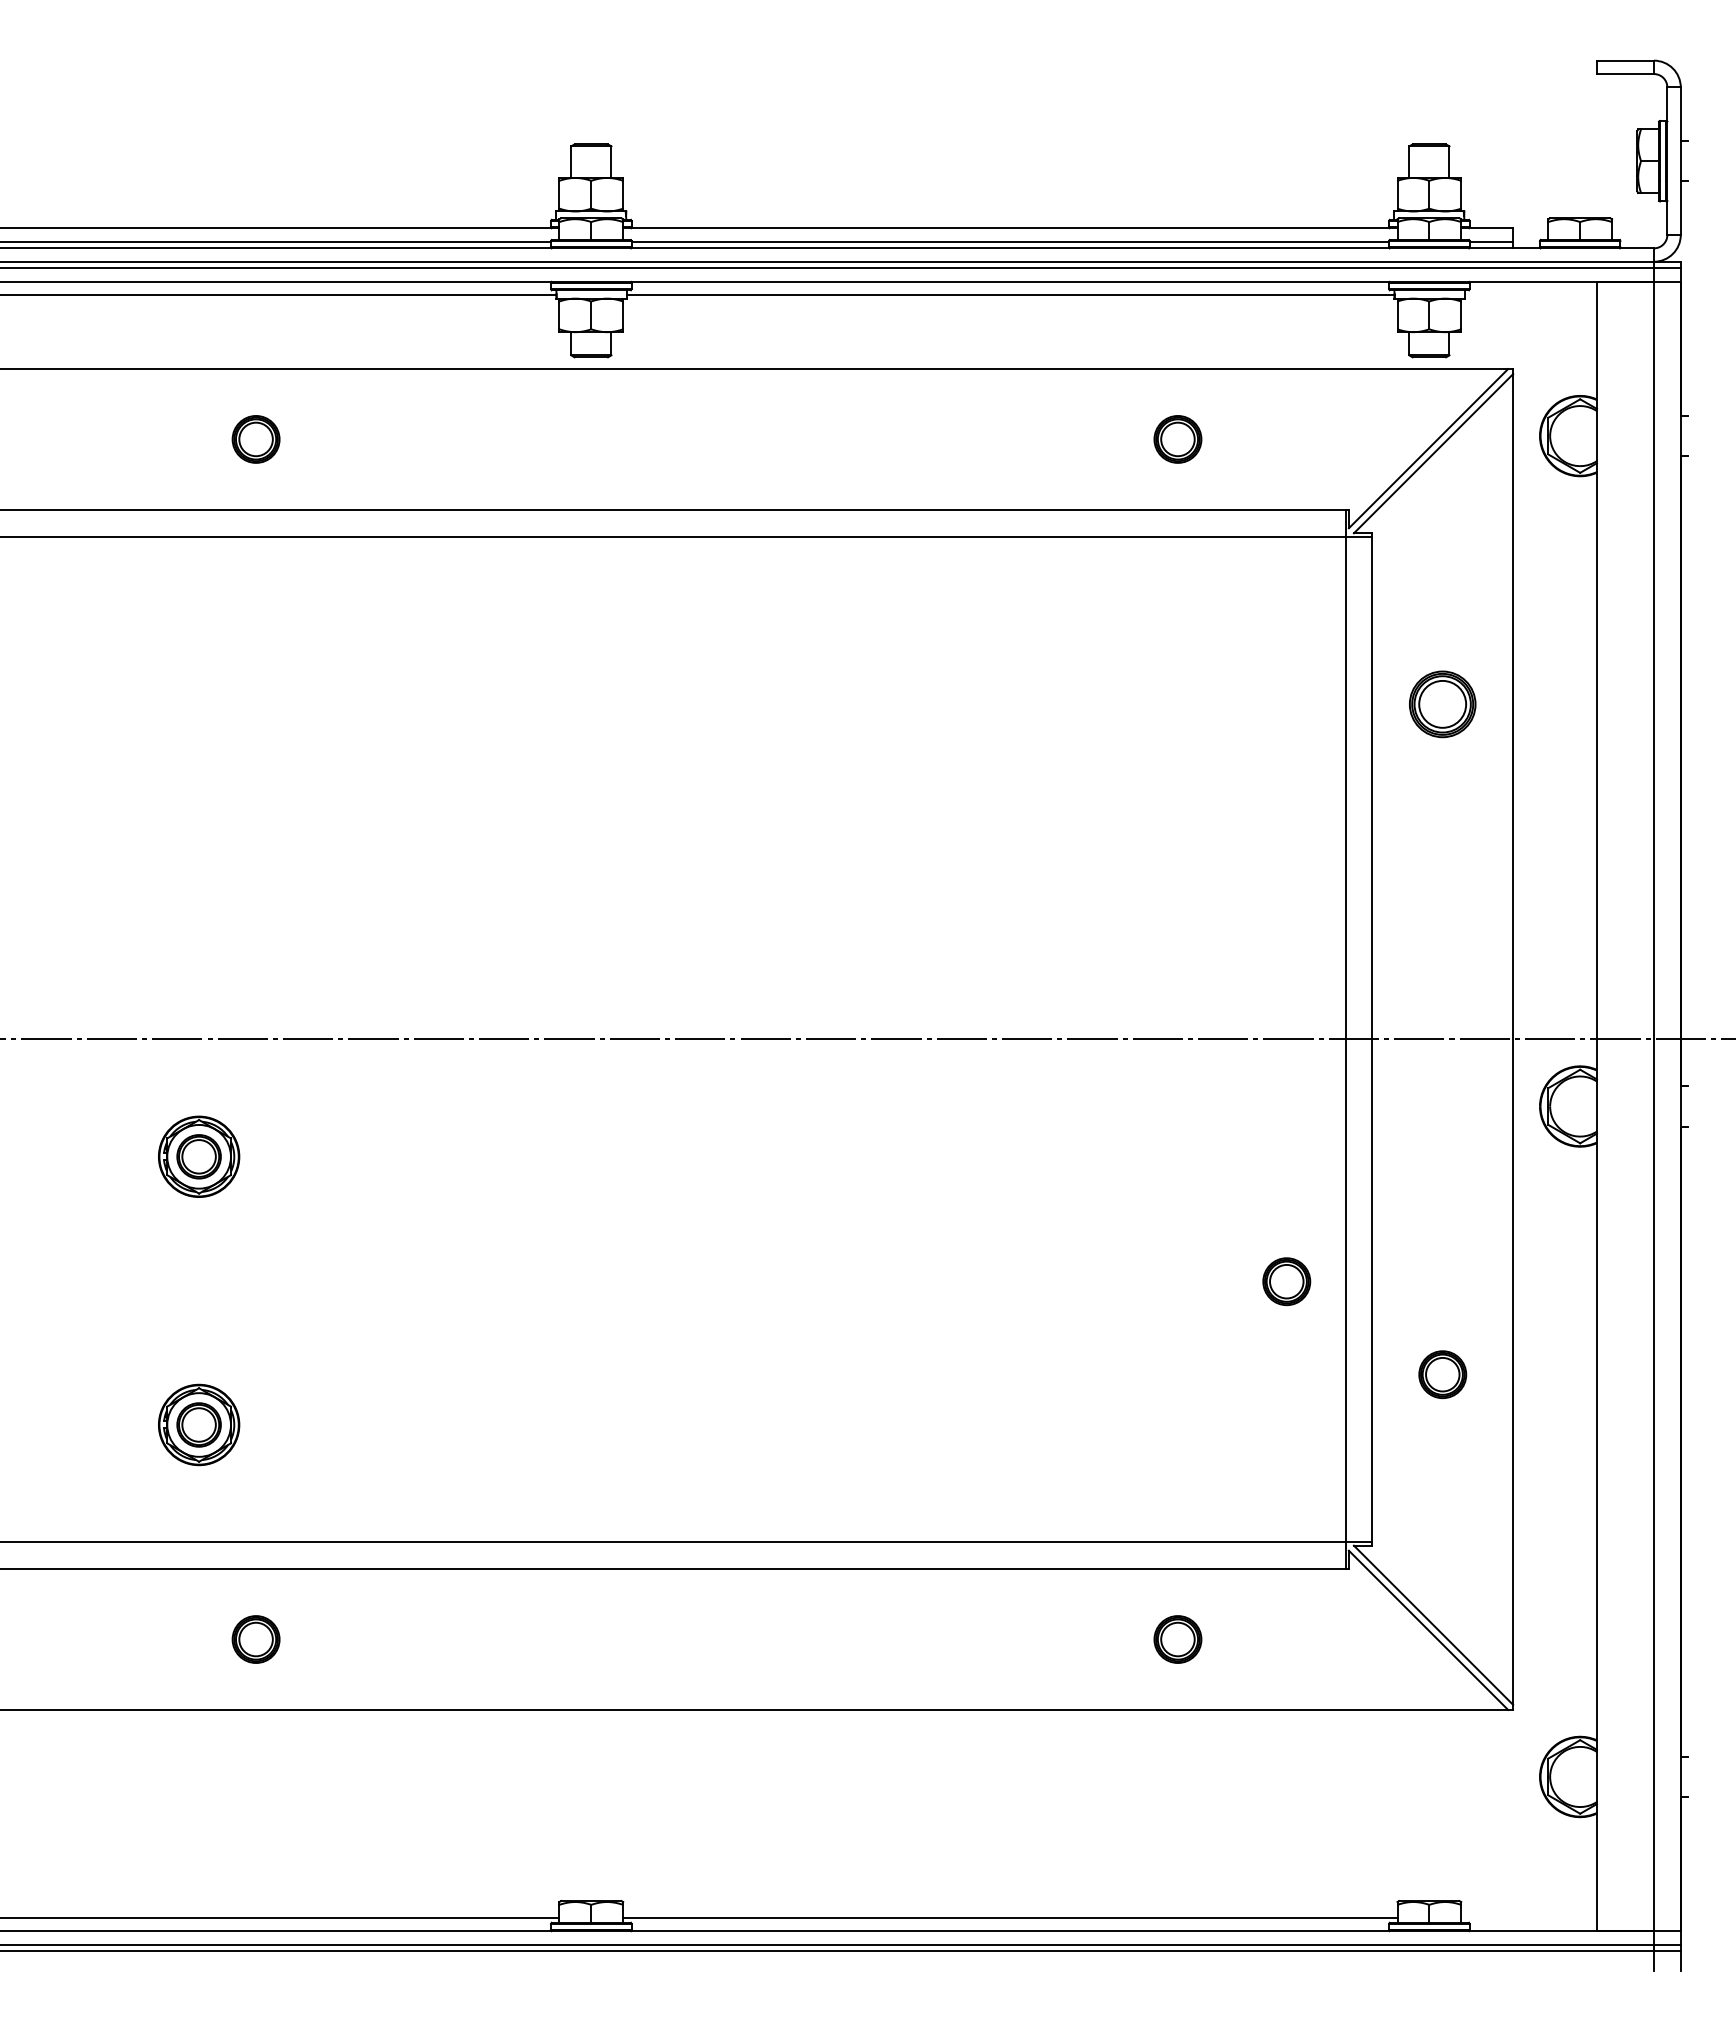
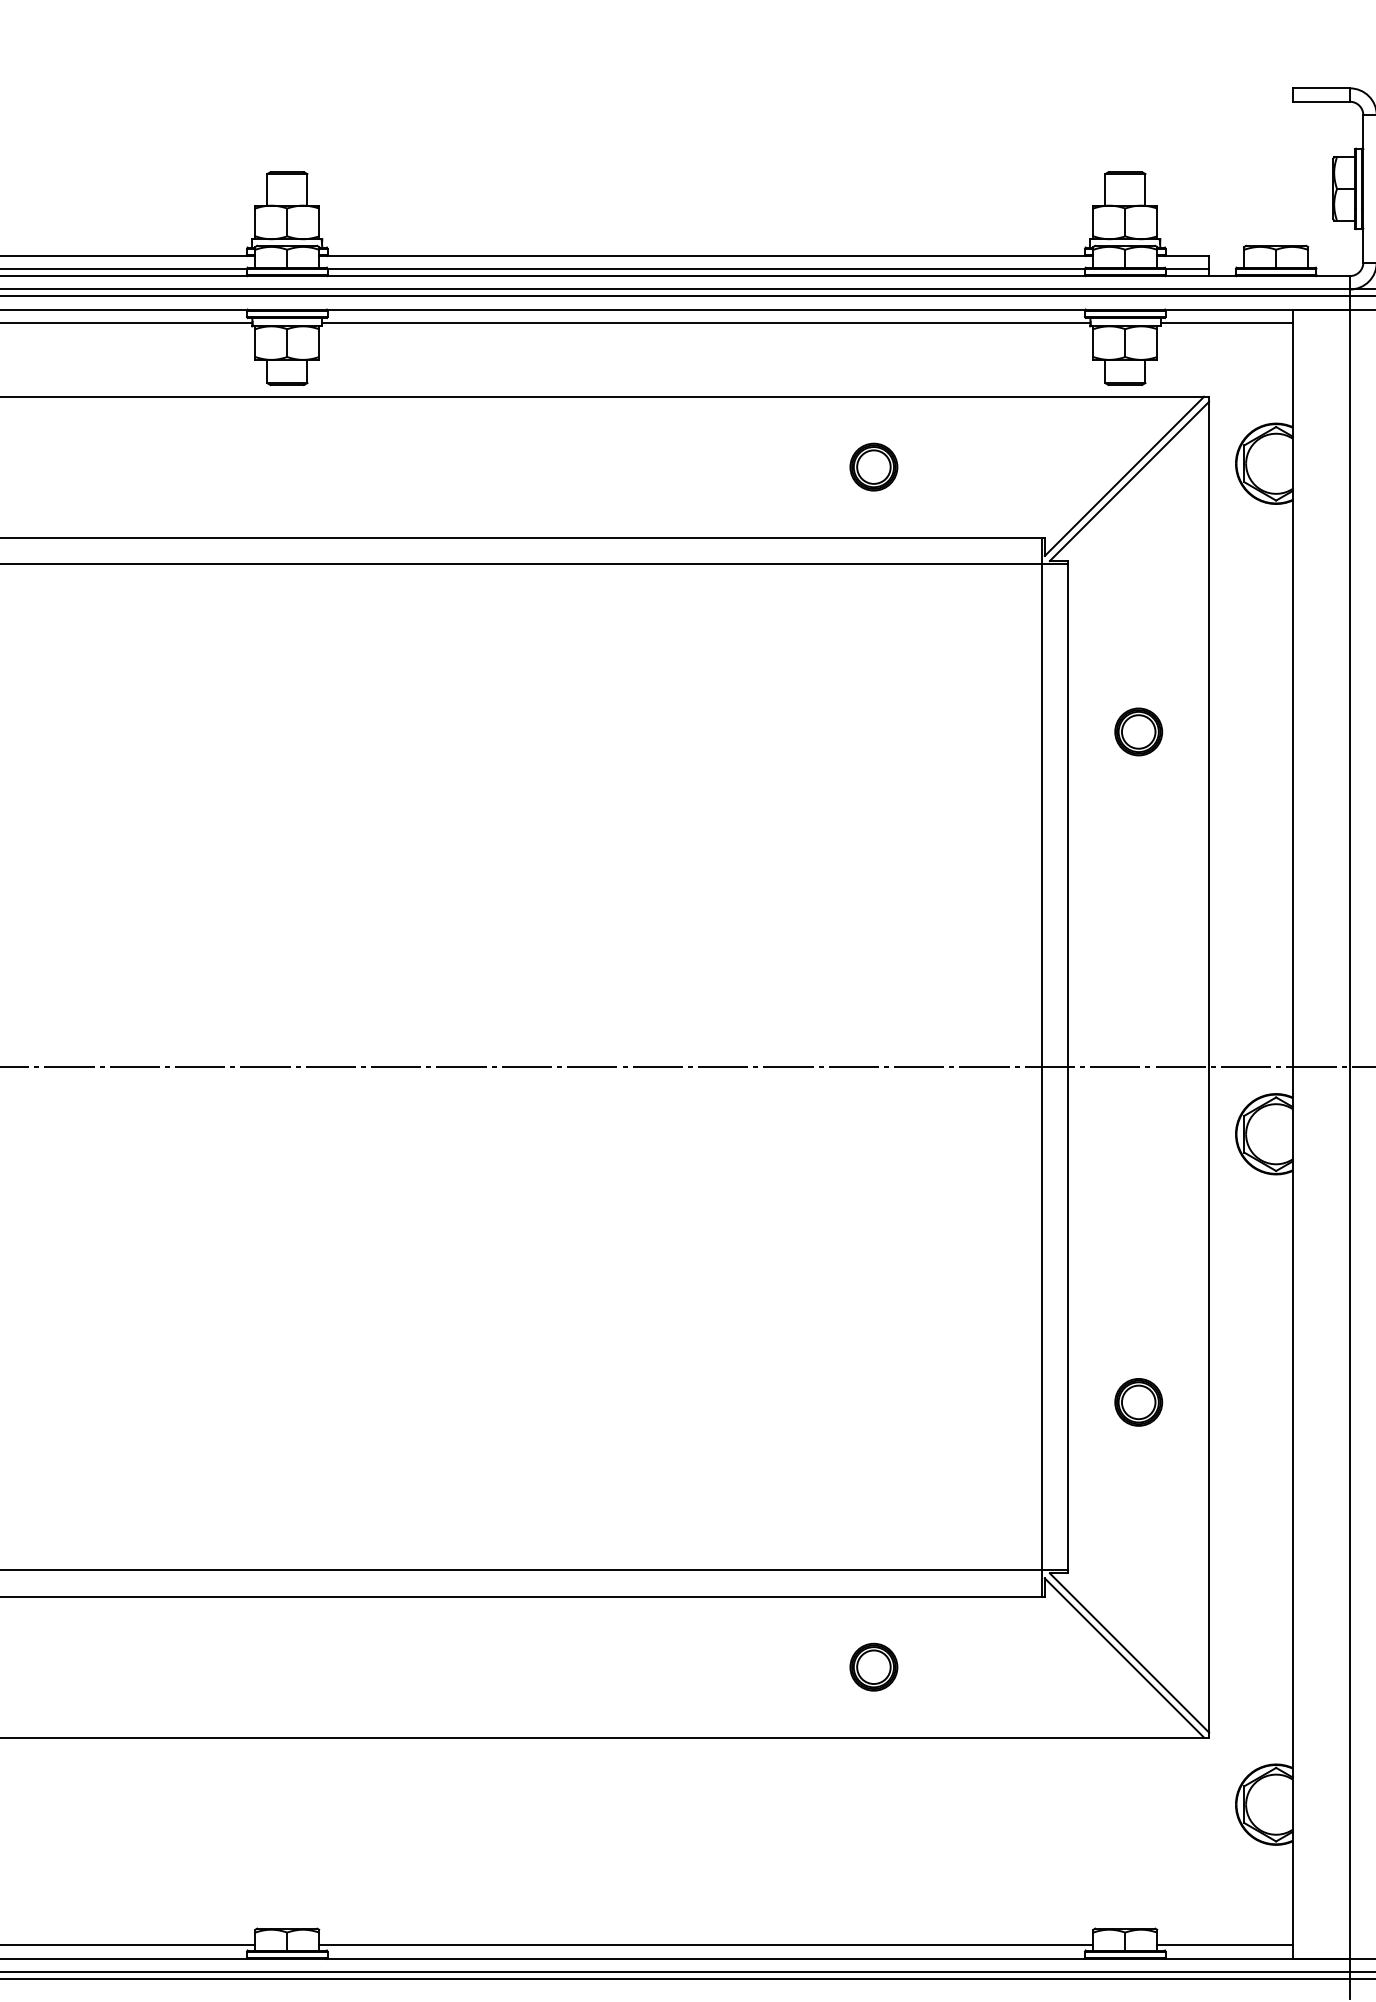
line: (1530, 295) -> (1226, 323), added
part: (1442, 703) -> (1138, 731), size x0.71
part: (1286, 1281) -> (982, 1309), removed
line: (1528, 1917) -> (1224, 1945), added

